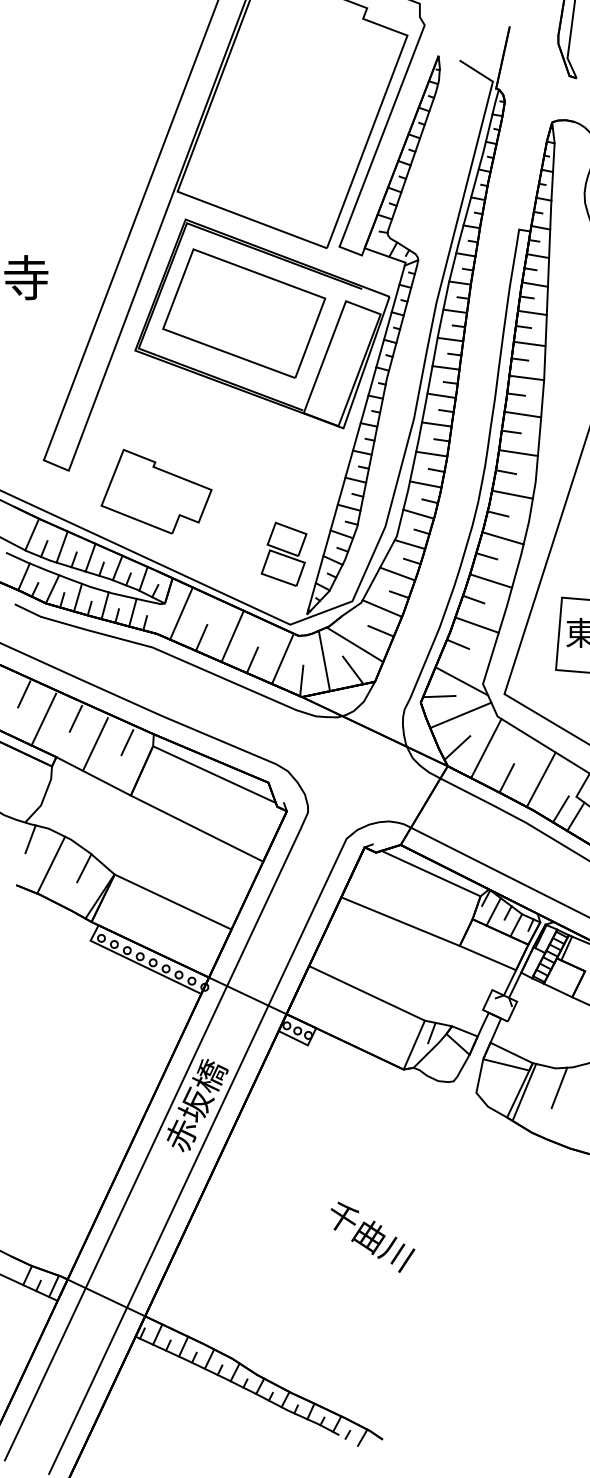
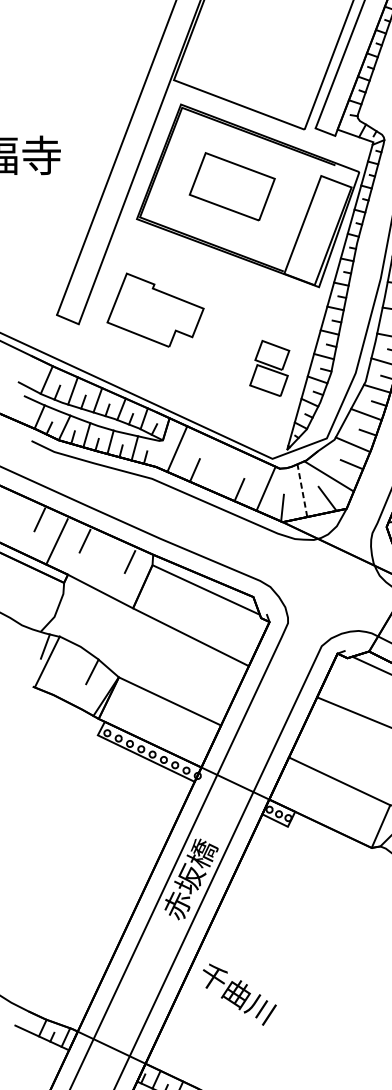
part: (244, 313) -> (232, 186), size x0.6
part: (156, 491) -> (155, 310), moved
part: (283, 553) -> (269, 367), moved
line: (232, 635) -> (221, 468), removed
line: (324, 661) -> (302, 491), solid -> dashed
line: (94, 744) -> (101, 563), removed
line: (51, 864) -> (47, 660), moved
text: (372, 1236) -> (239, 993), moved

